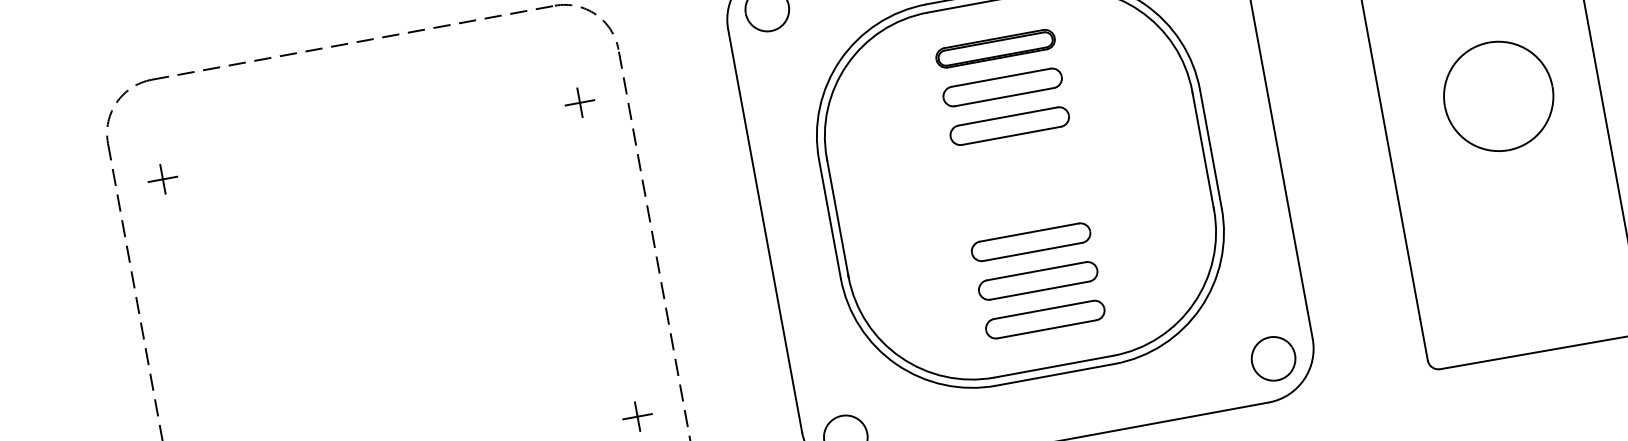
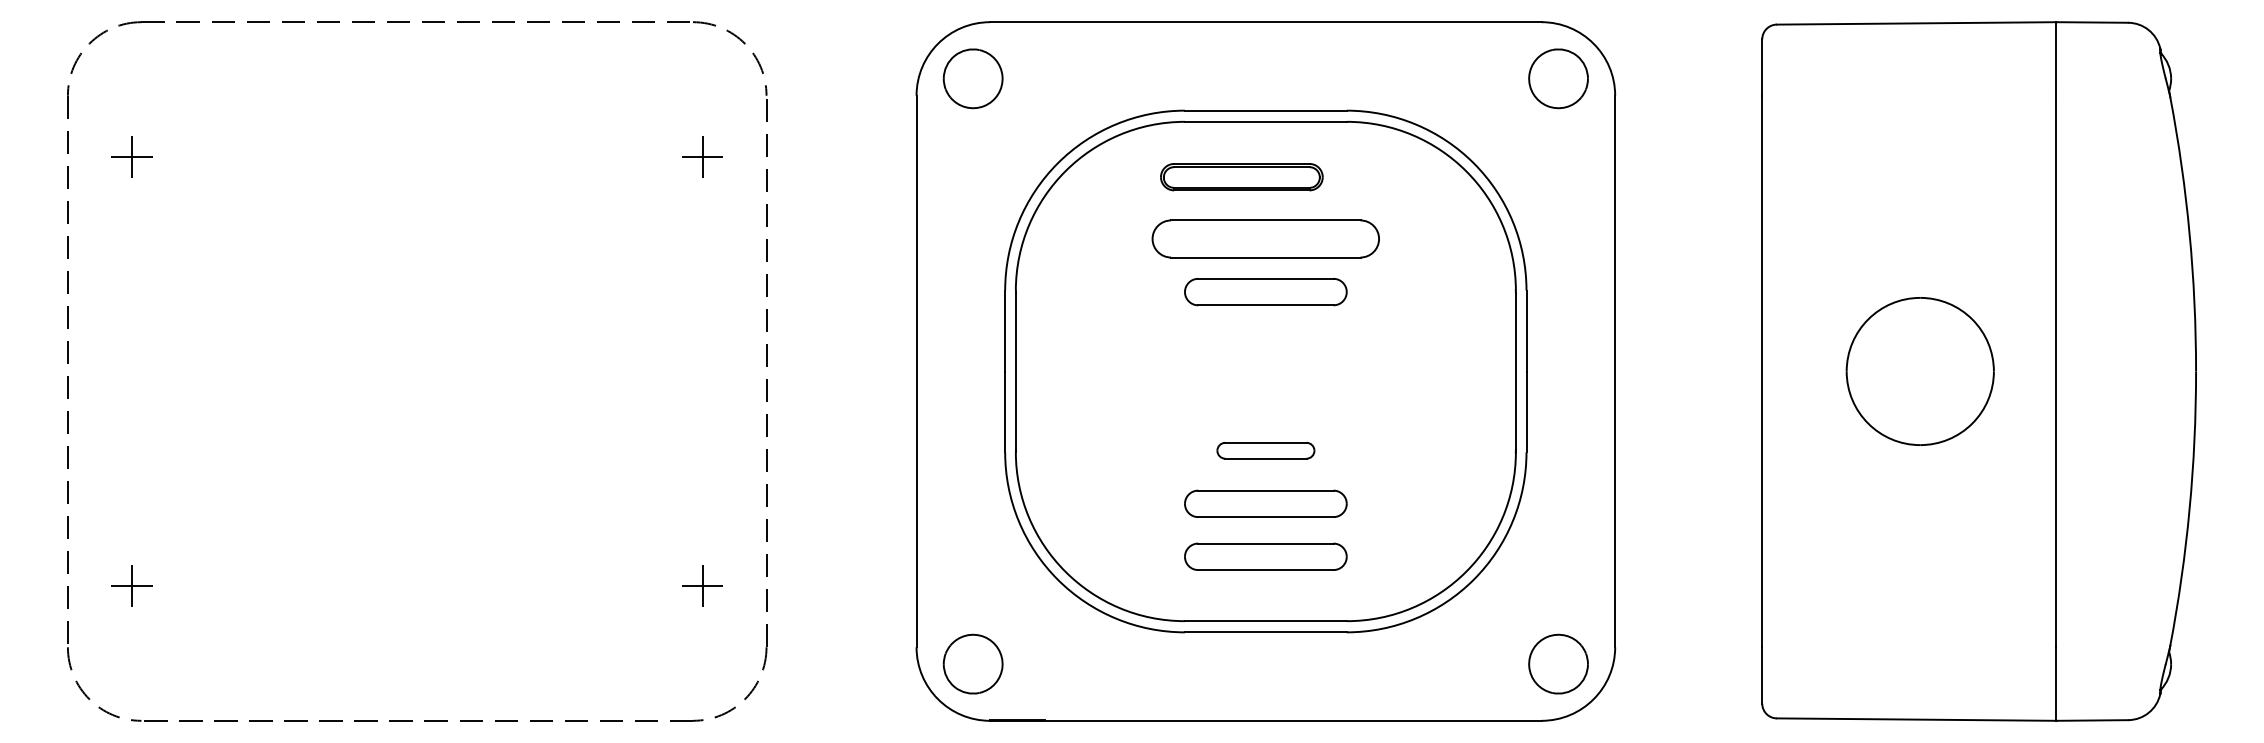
part: (995, 49) -> (1241, 177), moved
part: (1002, 87) -> (1265, 239), size x1.4
part: (1030, 241) -> (1265, 450), size x0.6

